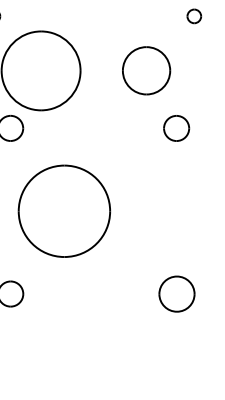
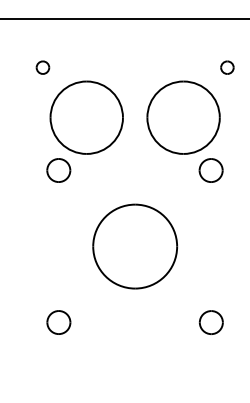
part: (146, 70) -> (183, 117), size x1.67
part: (63, 211) -> (134, 246), moved
part: (175, 293) -> (210, 322), size x0.71

